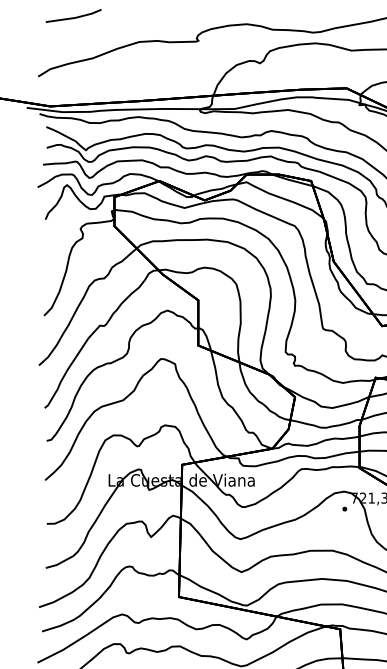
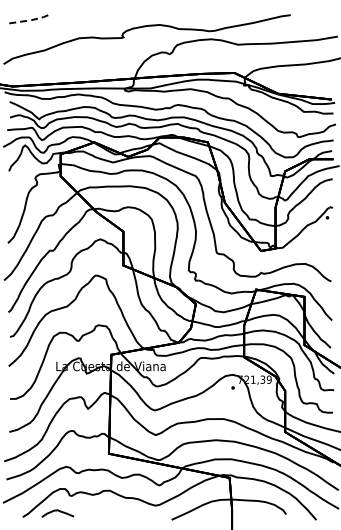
line: (75, 18) -> (31, 20), solid -> dashed

